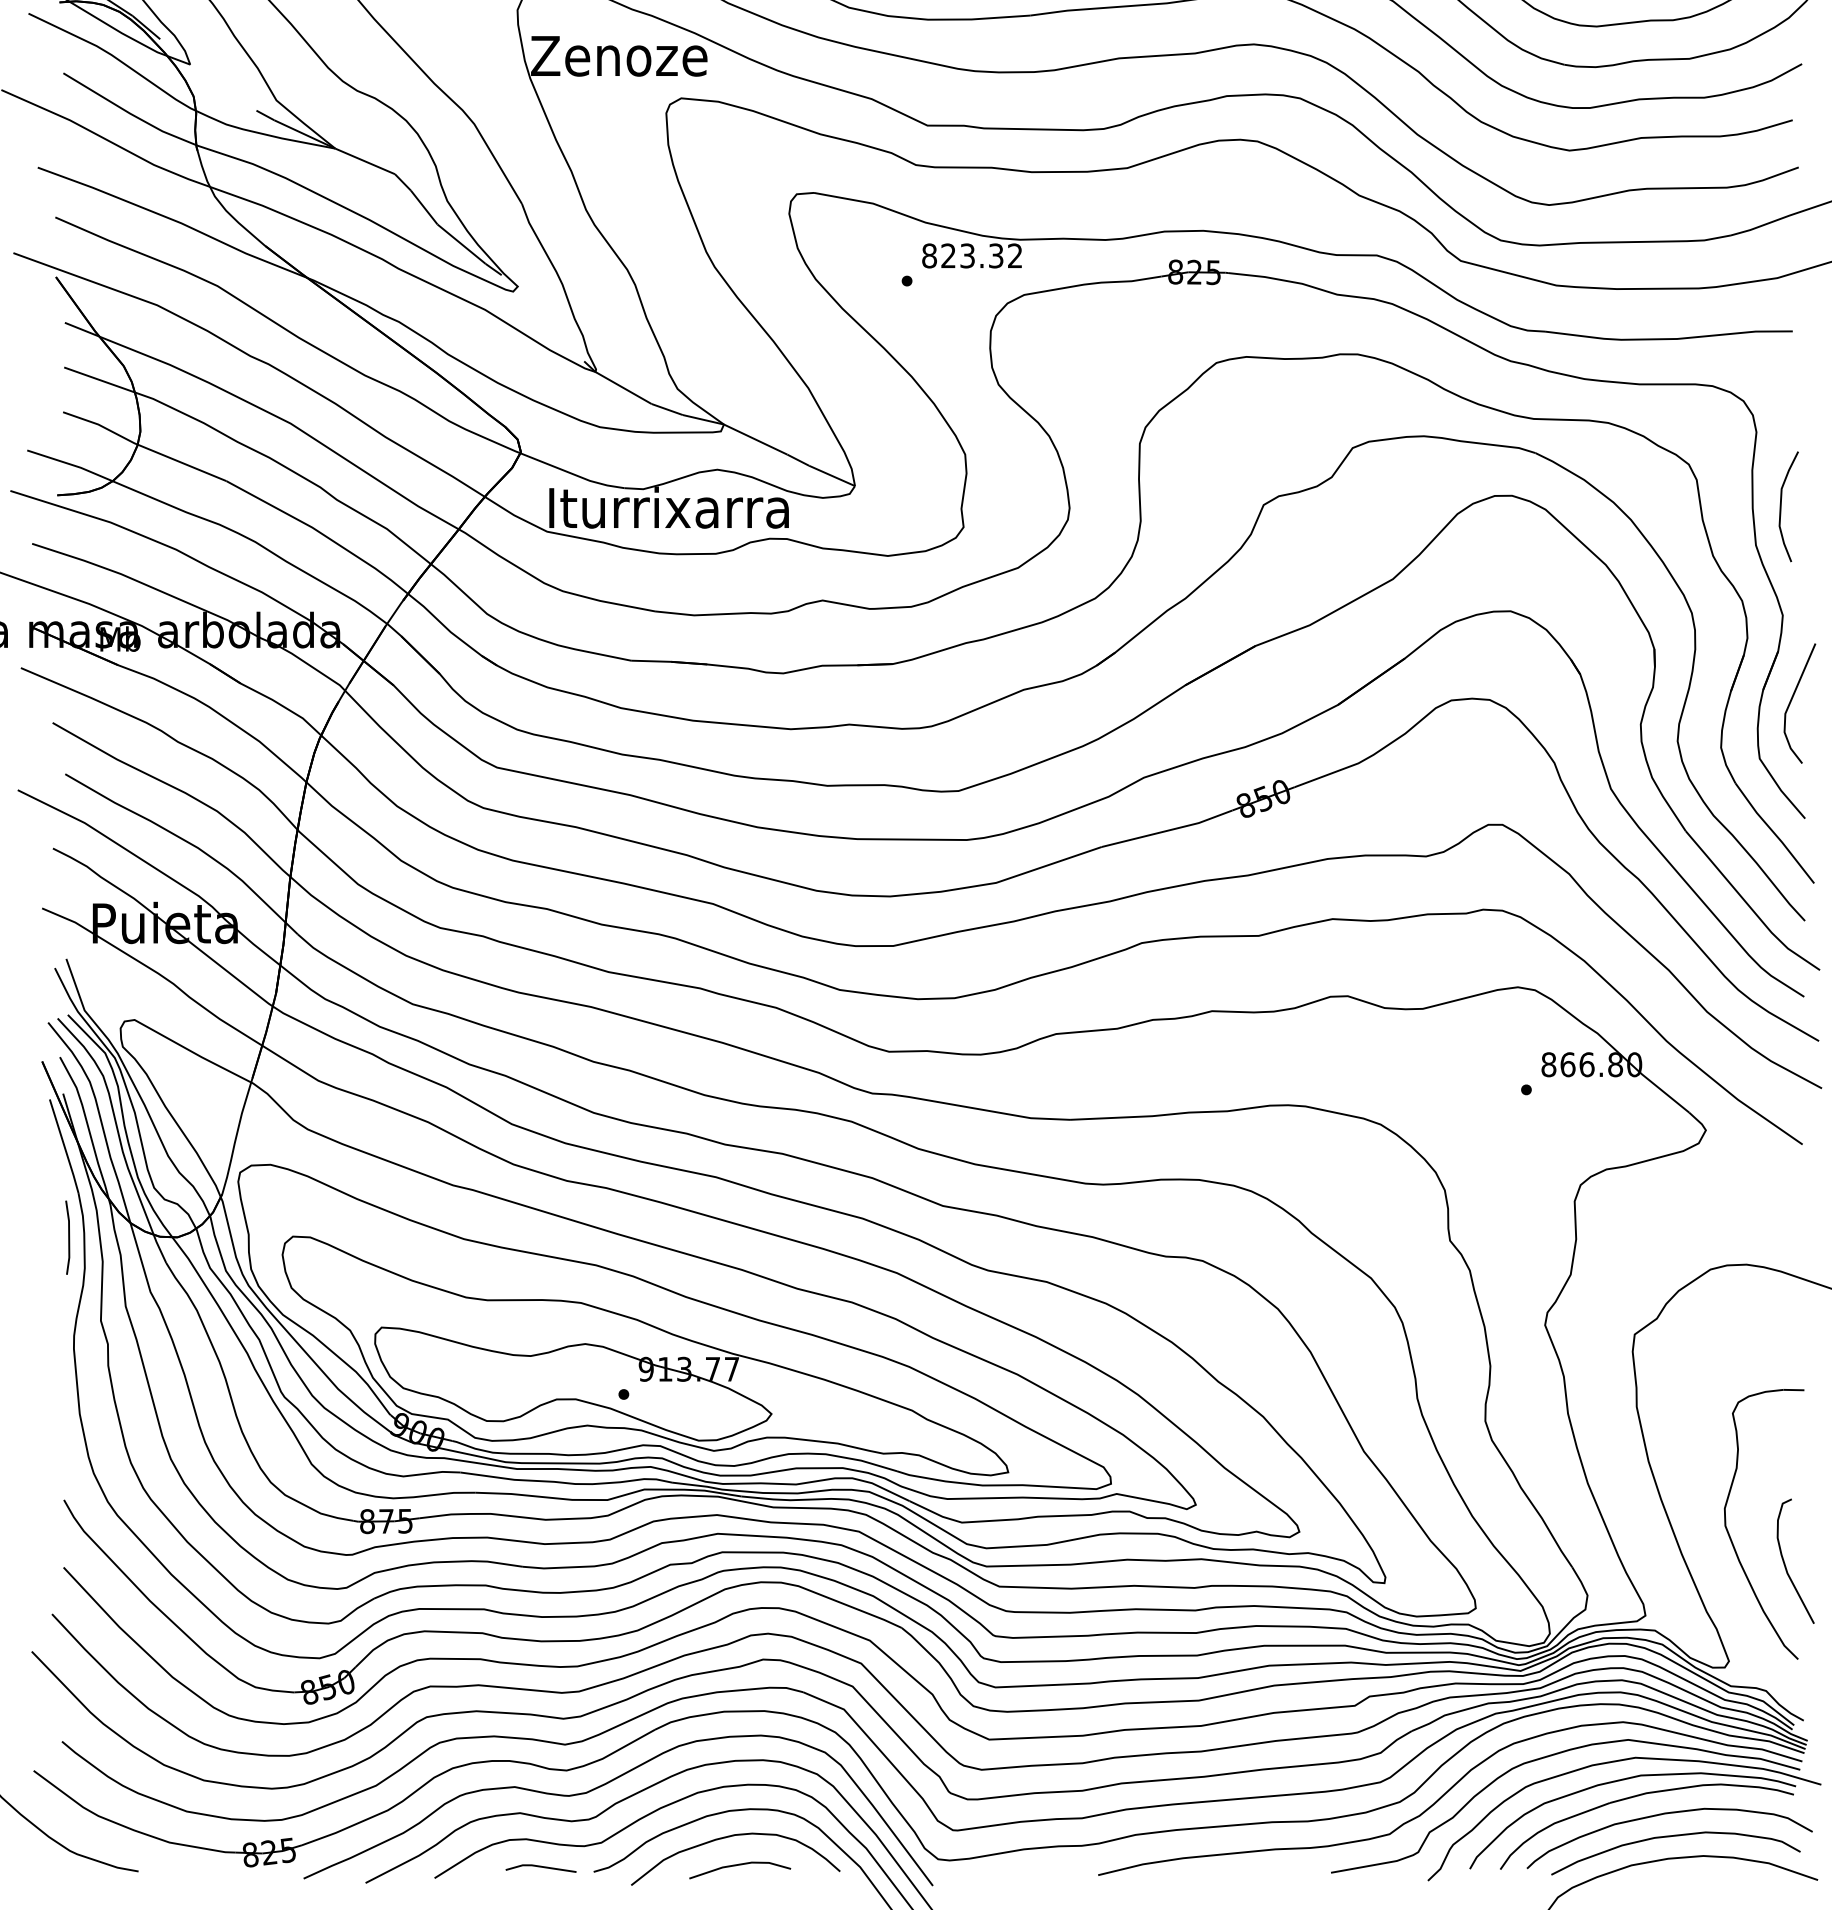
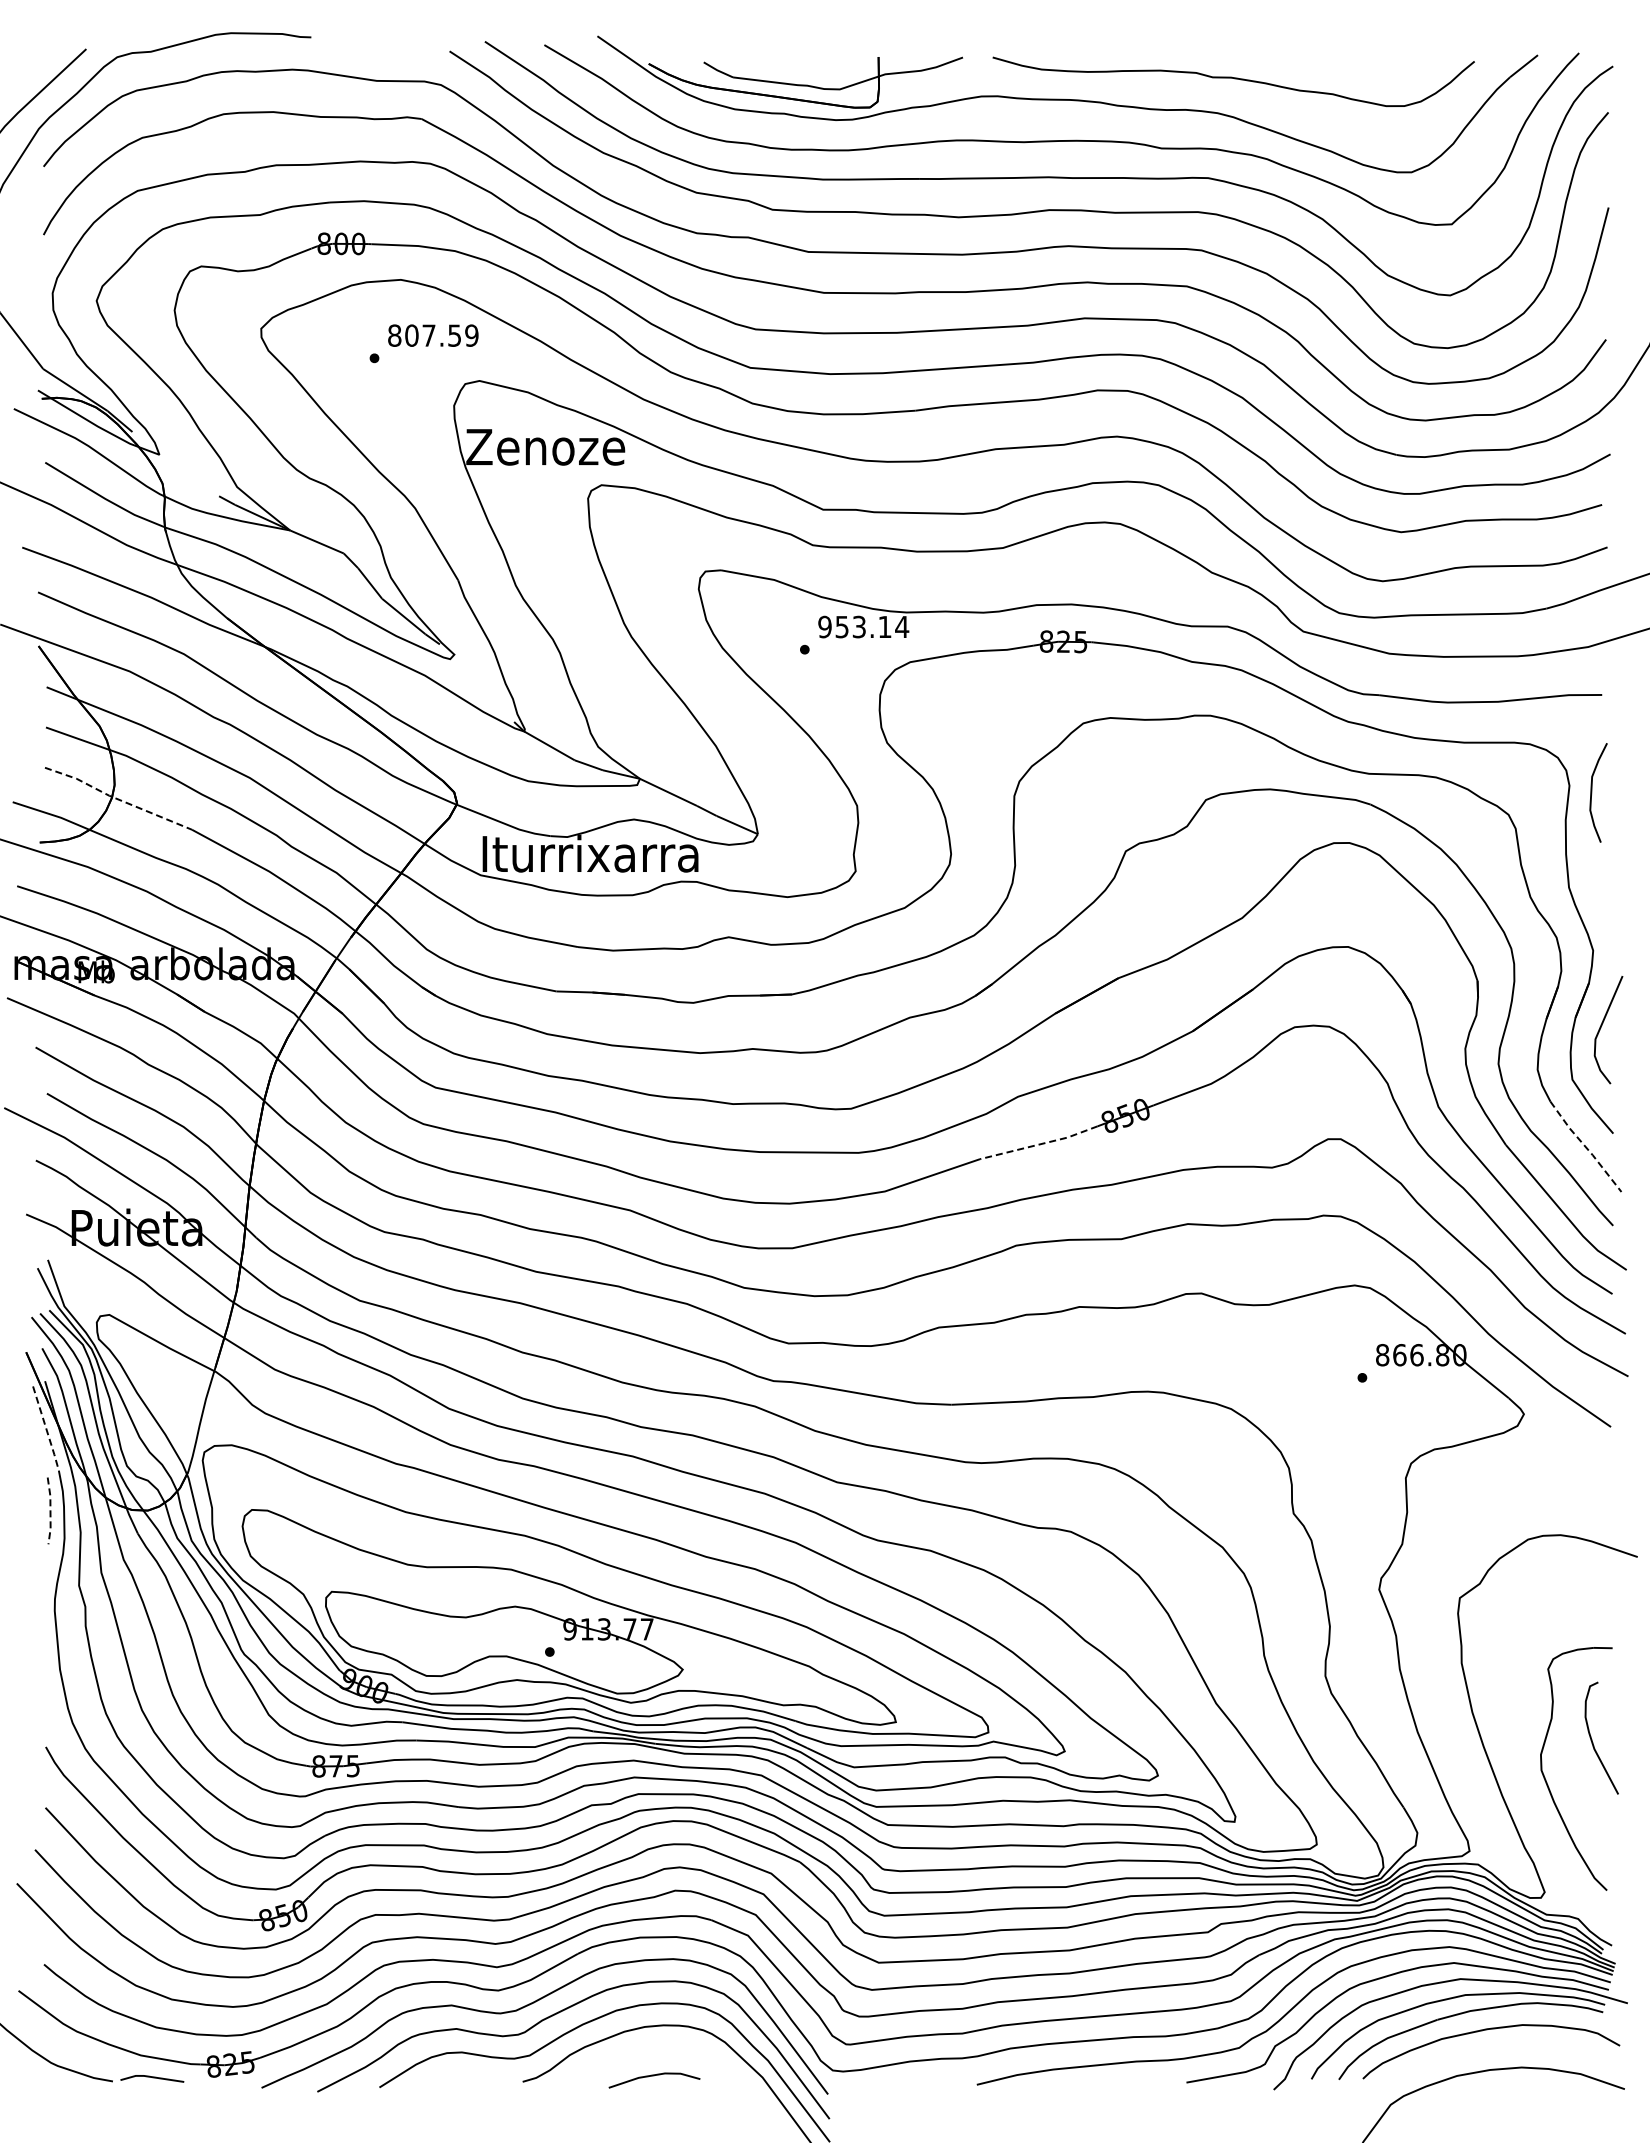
text: (972, 255) -> (863, 626), 823.32 -> 953.14
line: (143, 447) -> (117, 799), solid -> dashed
curve: (1782, 506) -> (1592, 792), moved
line: (1167, 830) -> (1039, 1144), solid -> dashed
line: (1774, 832) -> (1585, 1146), solid -> dashed
line: (64, 1147) -> (46, 1429), solid -> dashed
line: (69, 1237) -> (50, 1510), solid -> dashed
curve: (1785, 1562) -> (1592, 1739), moved
curve: (732, 1837) -> (647, 2050), removed
curve: (1675, 1837) -> (1496, 2050), removed
line: (541, 1868) -> (152, 2078), moved

